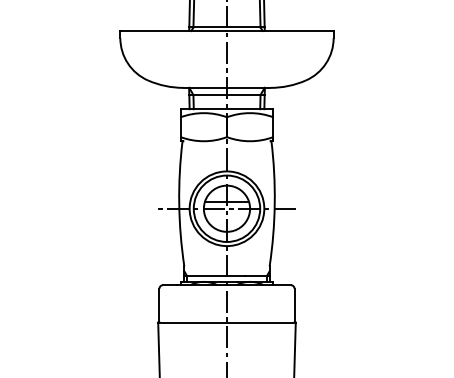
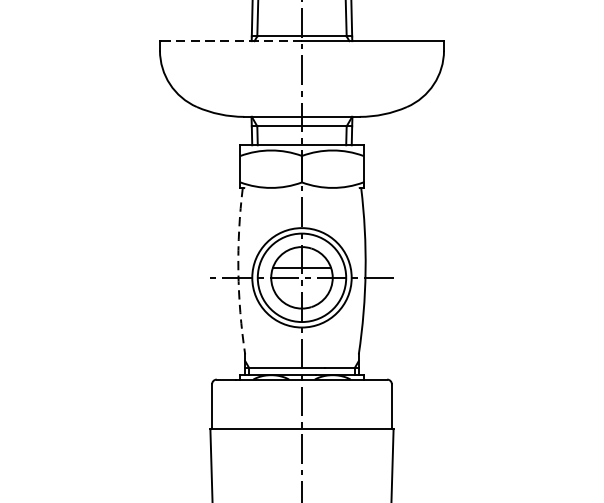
line: (174, 31) -> (232, 41), solid -> dashed
arc: (179, 203) -> (238, 270), solid -> dashed

